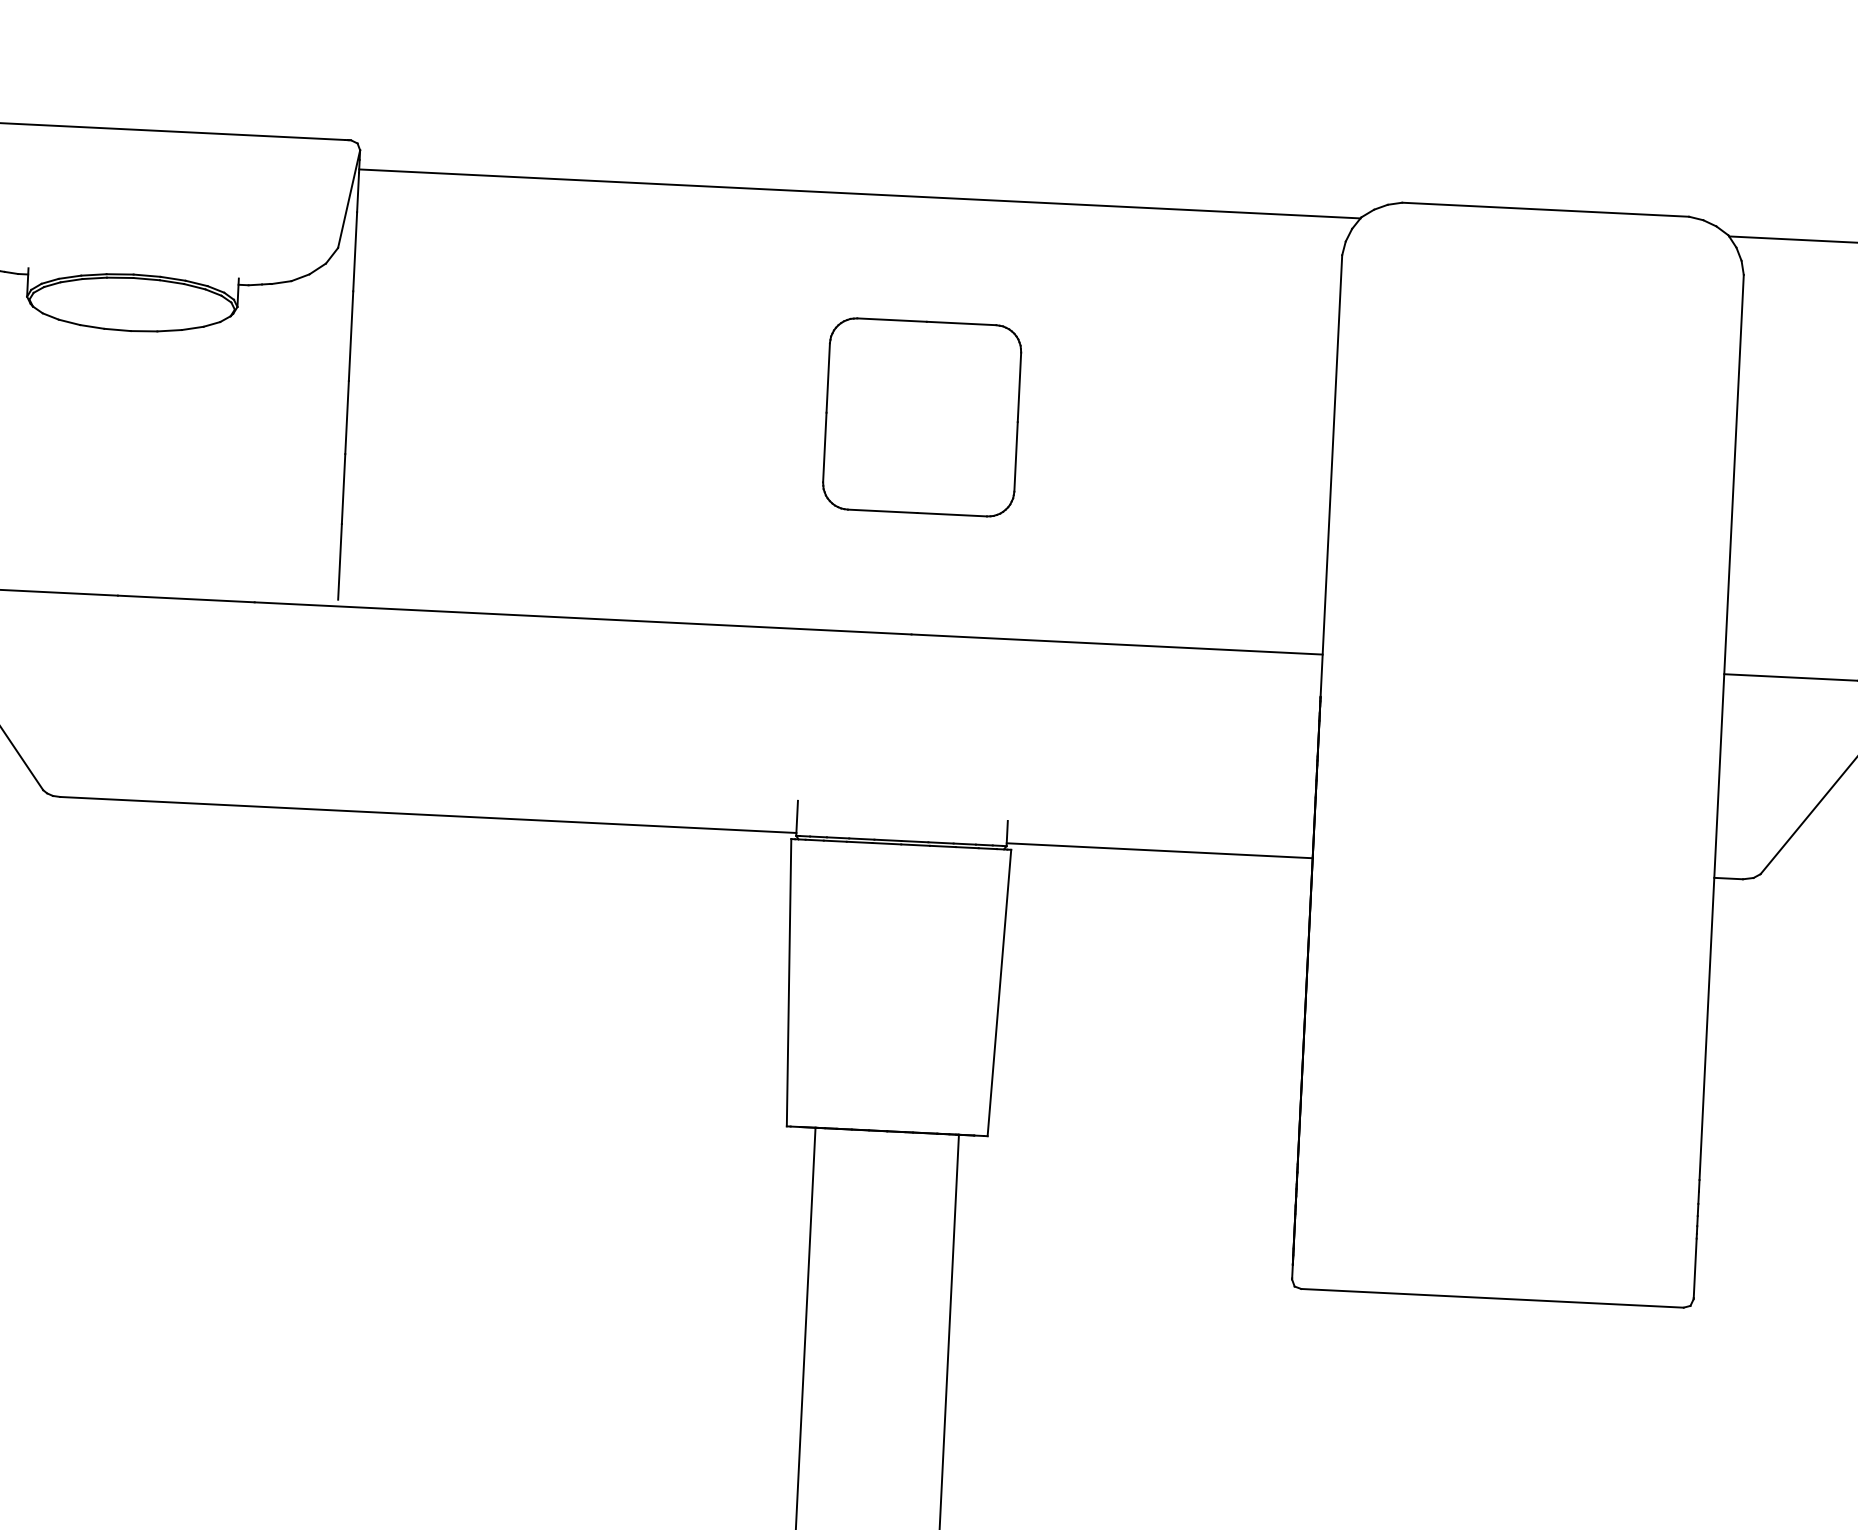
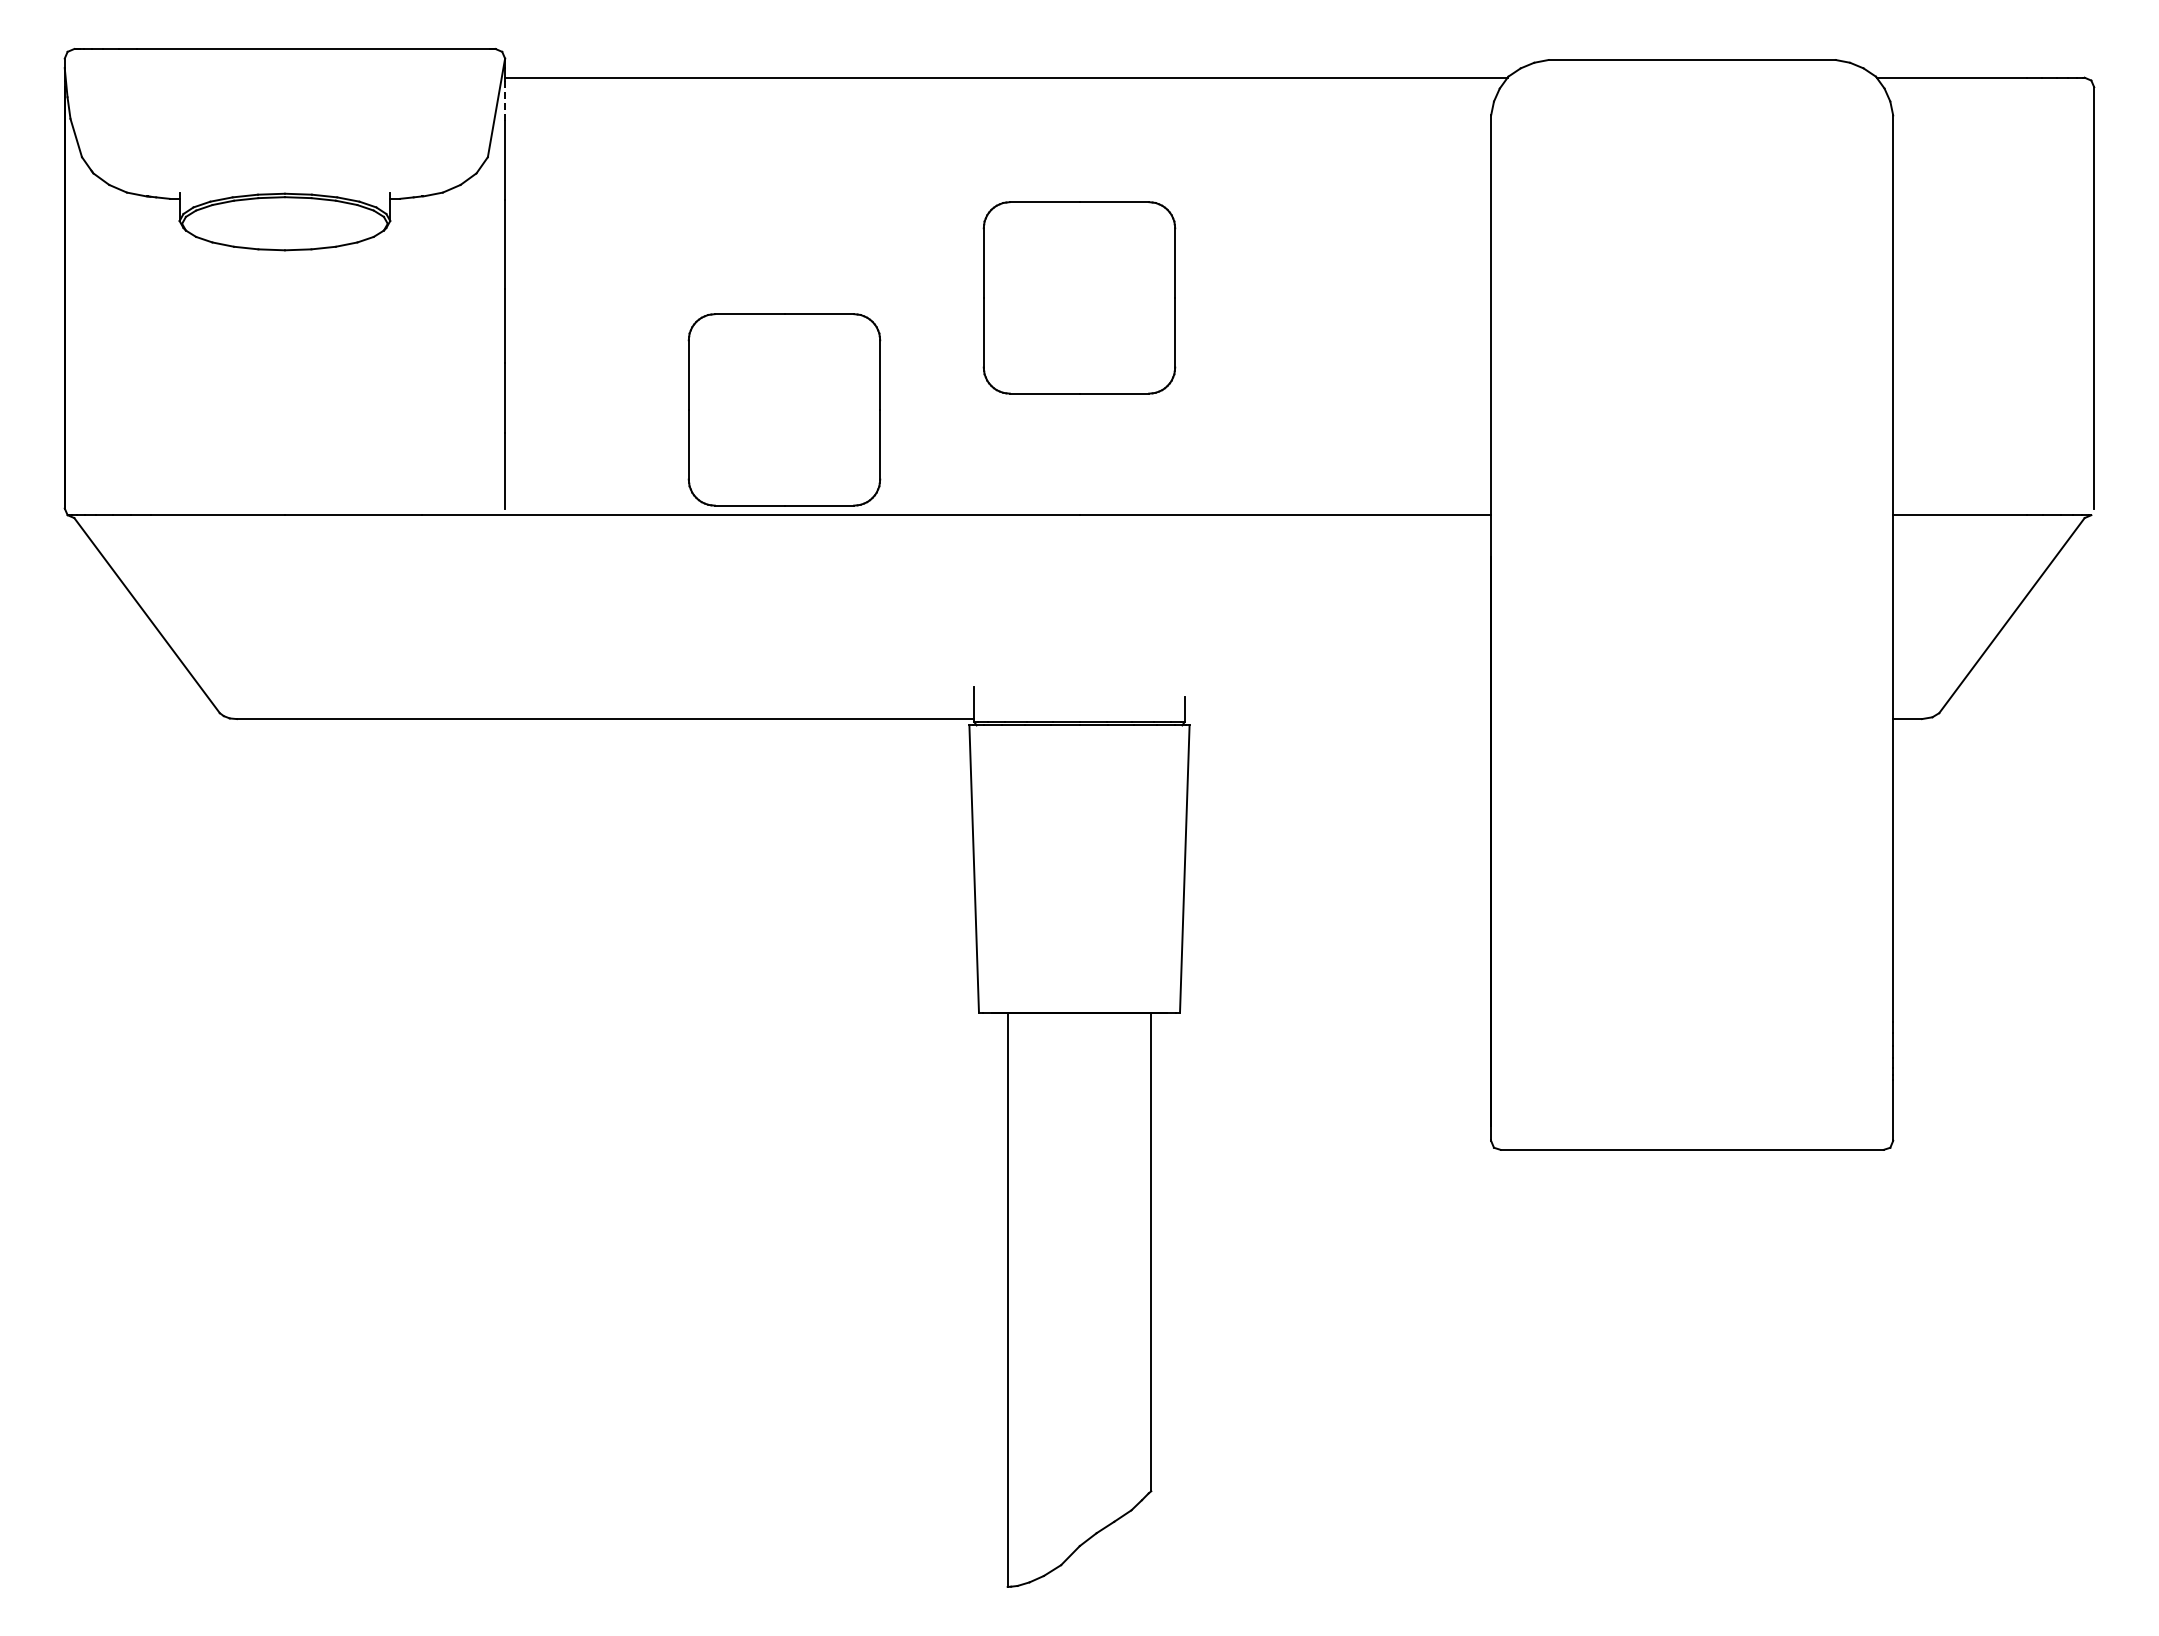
line: (358, 192) -> (505, 100), solid -> dashed
part: (622, 514) -> (784, 409), added
line: (1159, 851) -> (1337, 719), removed

